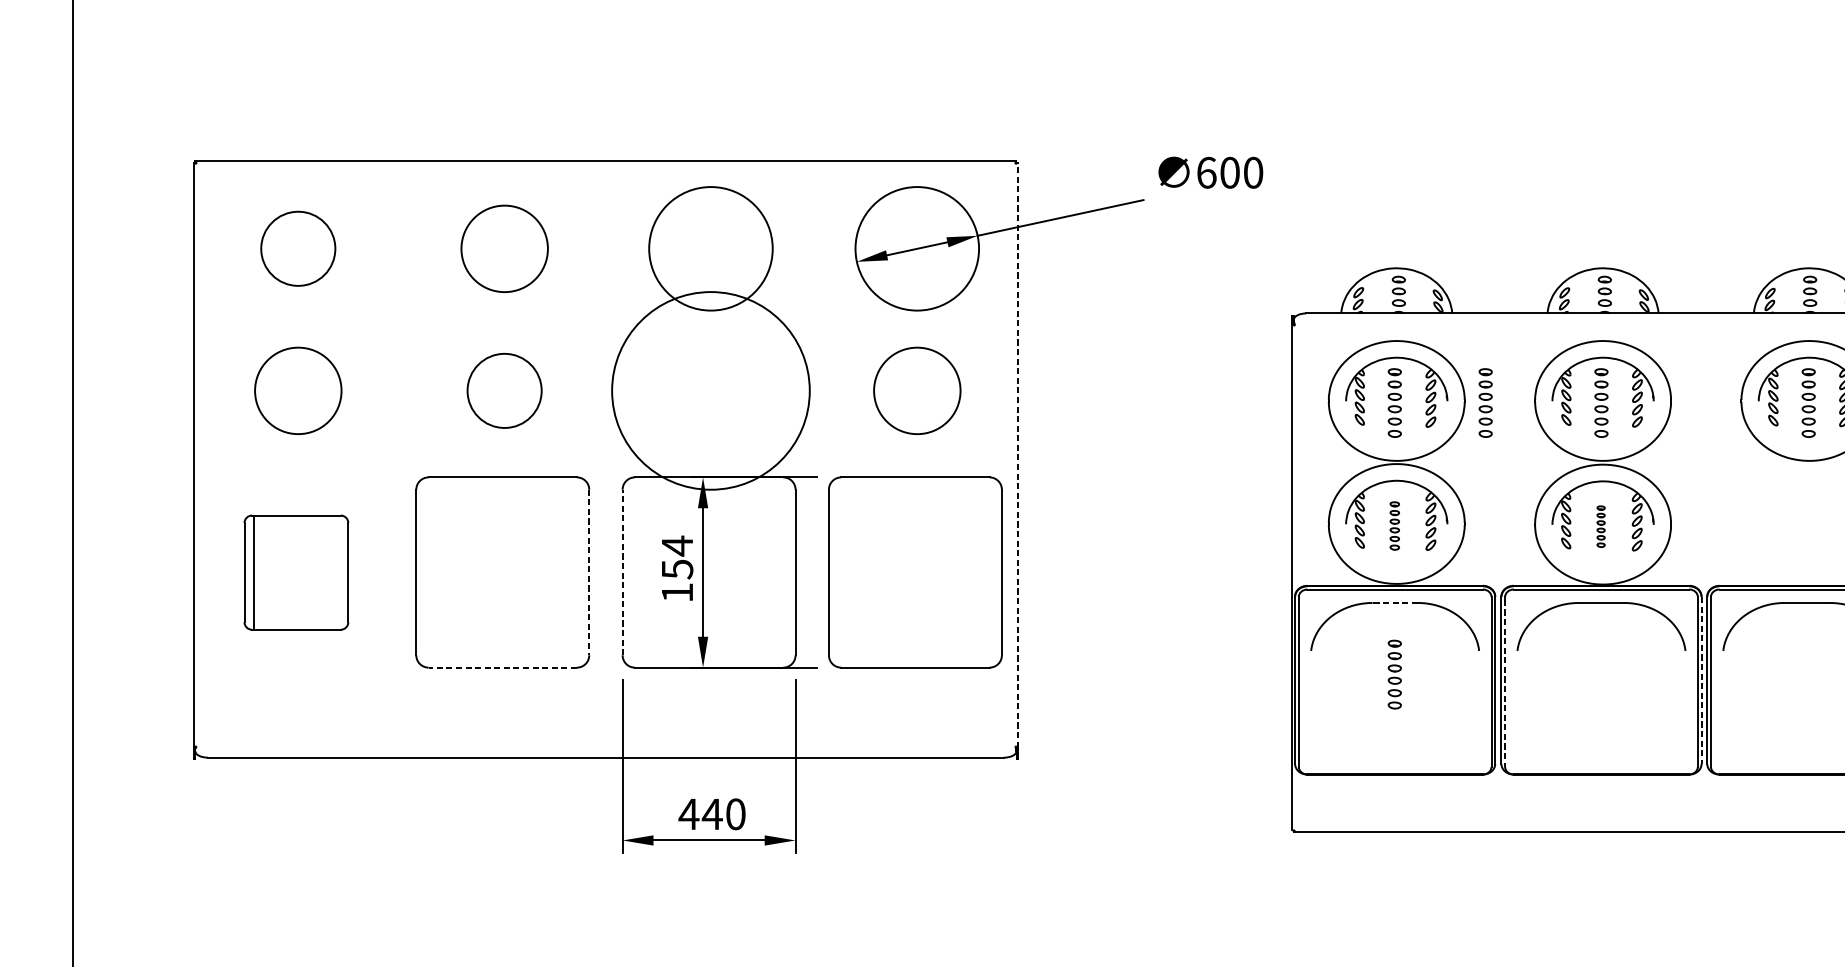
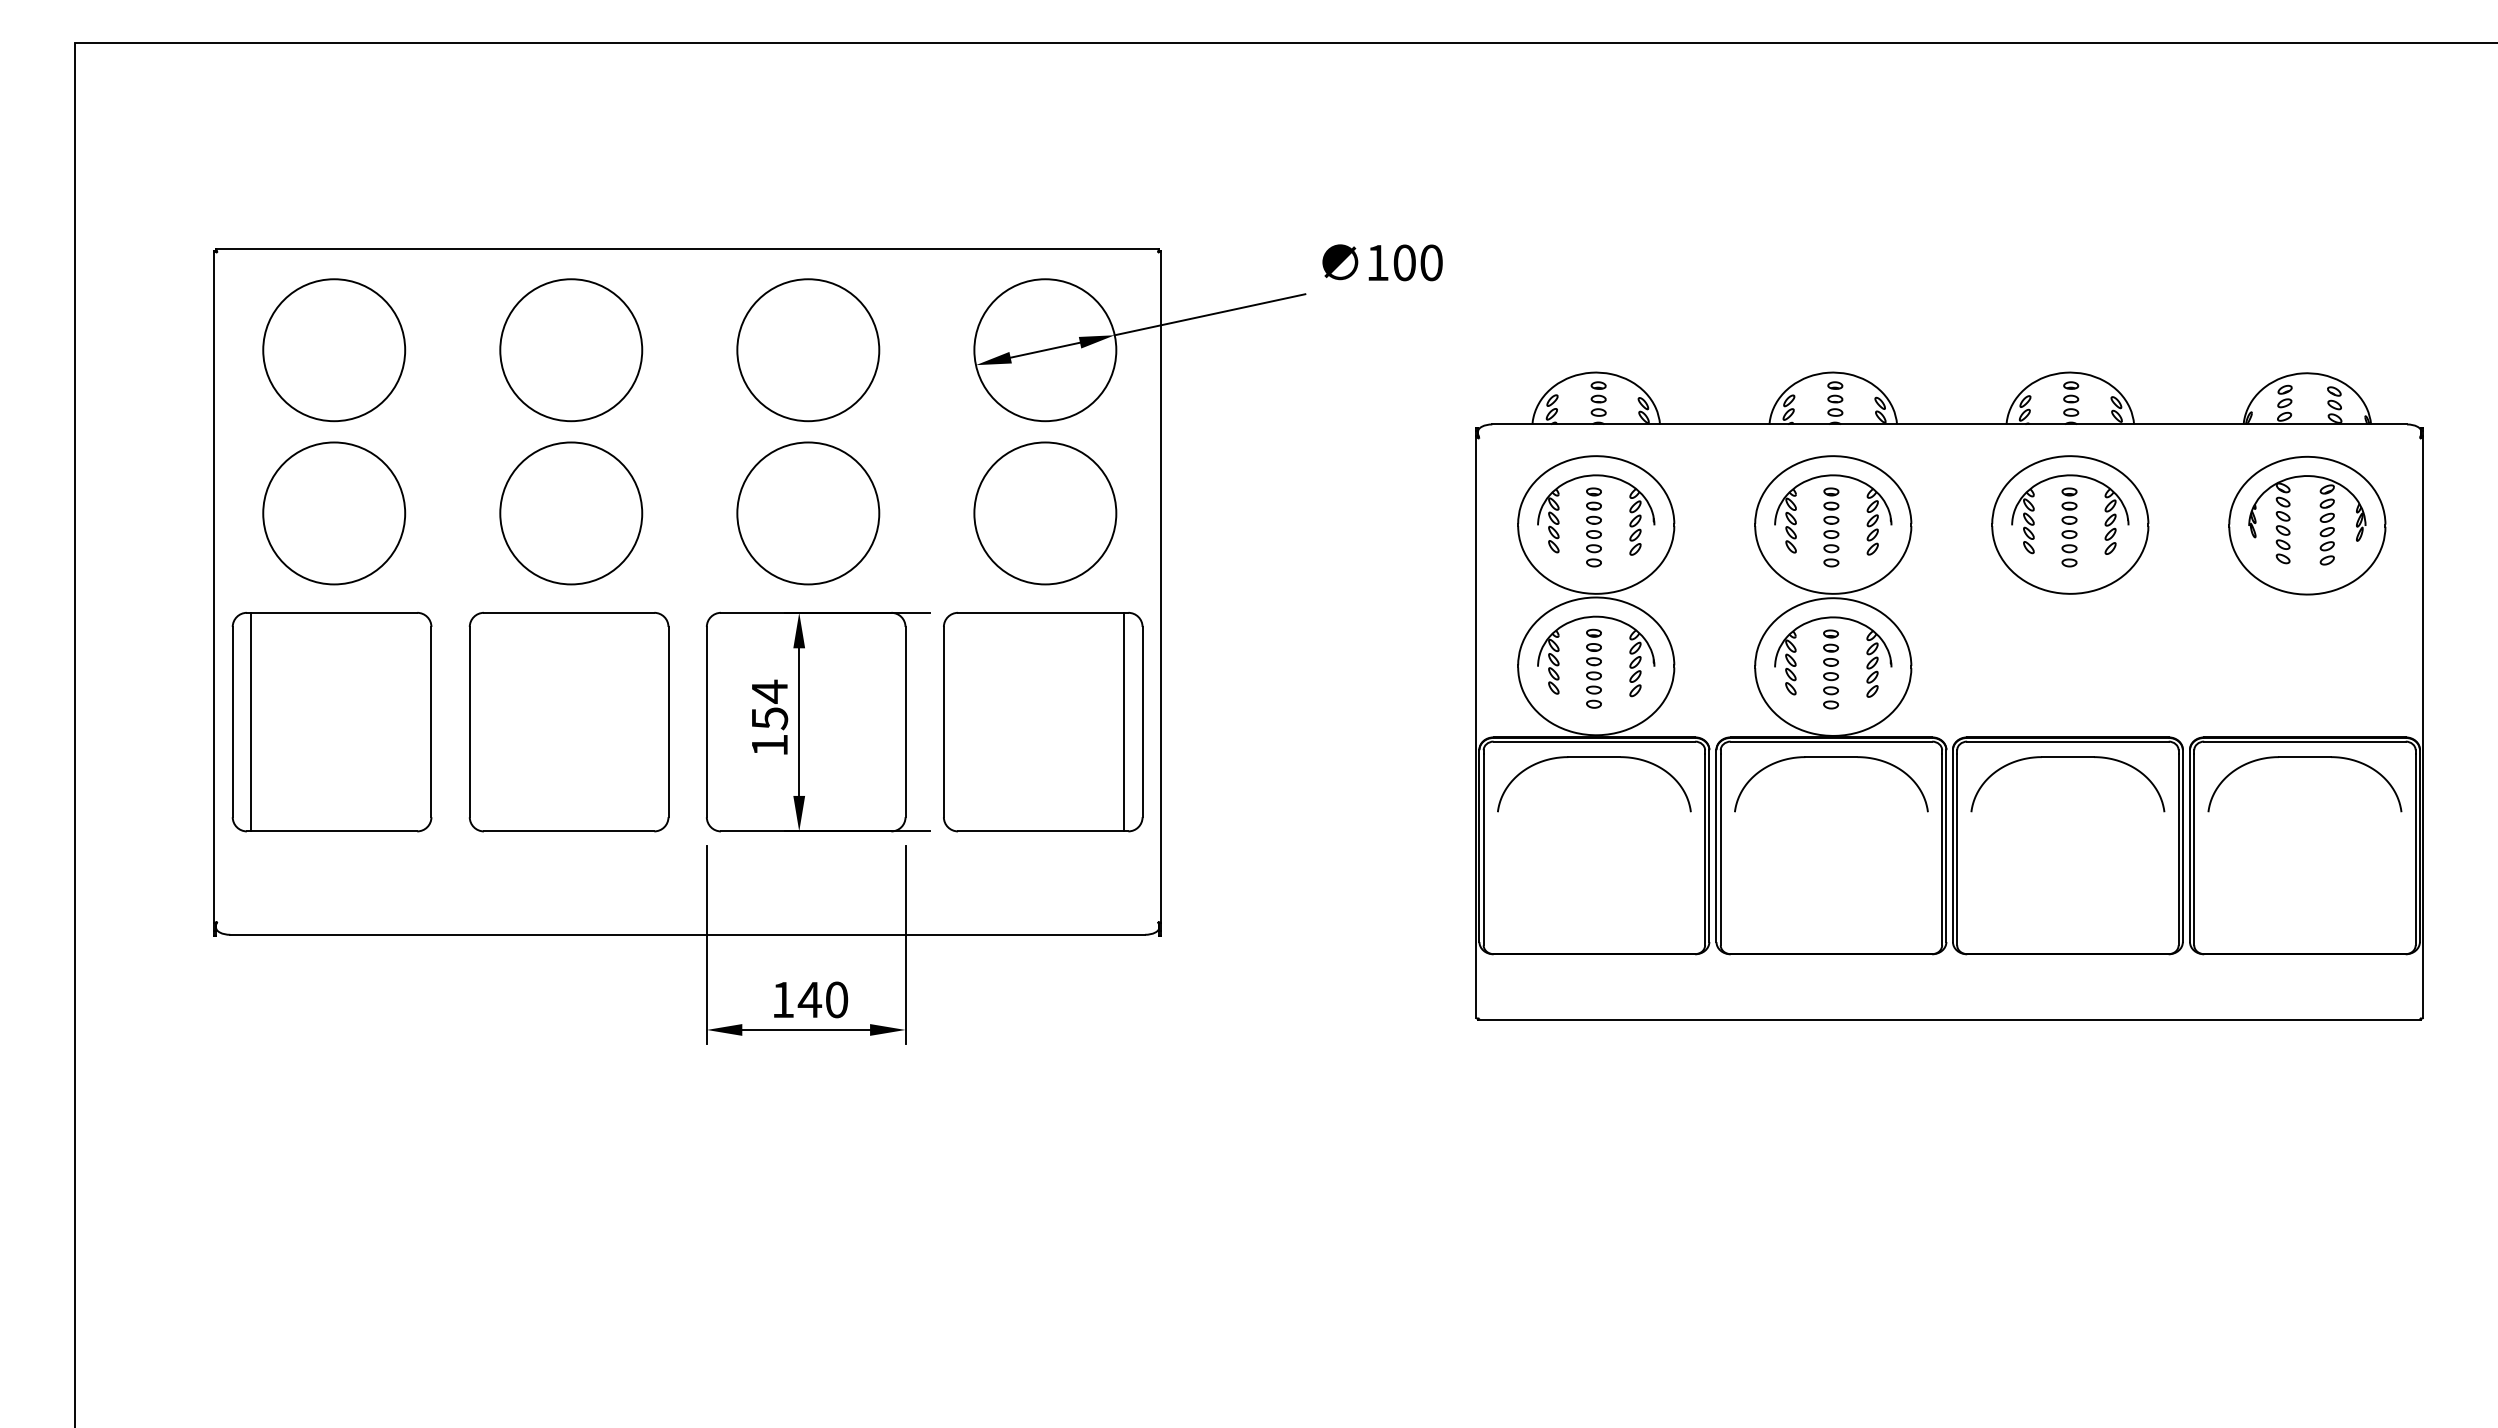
text: (1207, 172) -> (1378, 262), 600 -> 100
circle: (298, 249) -> (334, 350), size x1.67
circle: (504, 249) -> (571, 350), size x1.43
circle: (298, 390) -> (334, 513), size x1.43
circle: (504, 390) -> (571, 513), size x1.67
circle: (711, 390) -> (808, 513), size x0.62
circle: (917, 390) -> (1045, 513), size x1.43
part: (1485, 403) -> (1698, 527), removed
line: (1018, 454) -> (1161, 586), dashed -> solid
part: (1394, 525) -> (1593, 668), size x1.43
part: (1600, 526) -> (1830, 669), size x1.67
line: (622, 571) -> (706, 721), dashed -> solid
line: (985, 571) -> (1123, 721), added
part: (295, 572) -> (331, 722), size x1.67
line: (589, 572) -> (668, 722), dashed -> solid
line: (1395, 603) -> (1594, 757), dashed -> solid
line: (502, 667) -> (568, 831), dashed -> solid
part: (1394, 674) -> (1593, 839), removed
line: (1701, 680) -> (1946, 846), dashed -> solid
line: (1504, 683) -> (1720, 849), dashed -> solid
text: (688, 813) -> (782, 999), 440 -> 140

